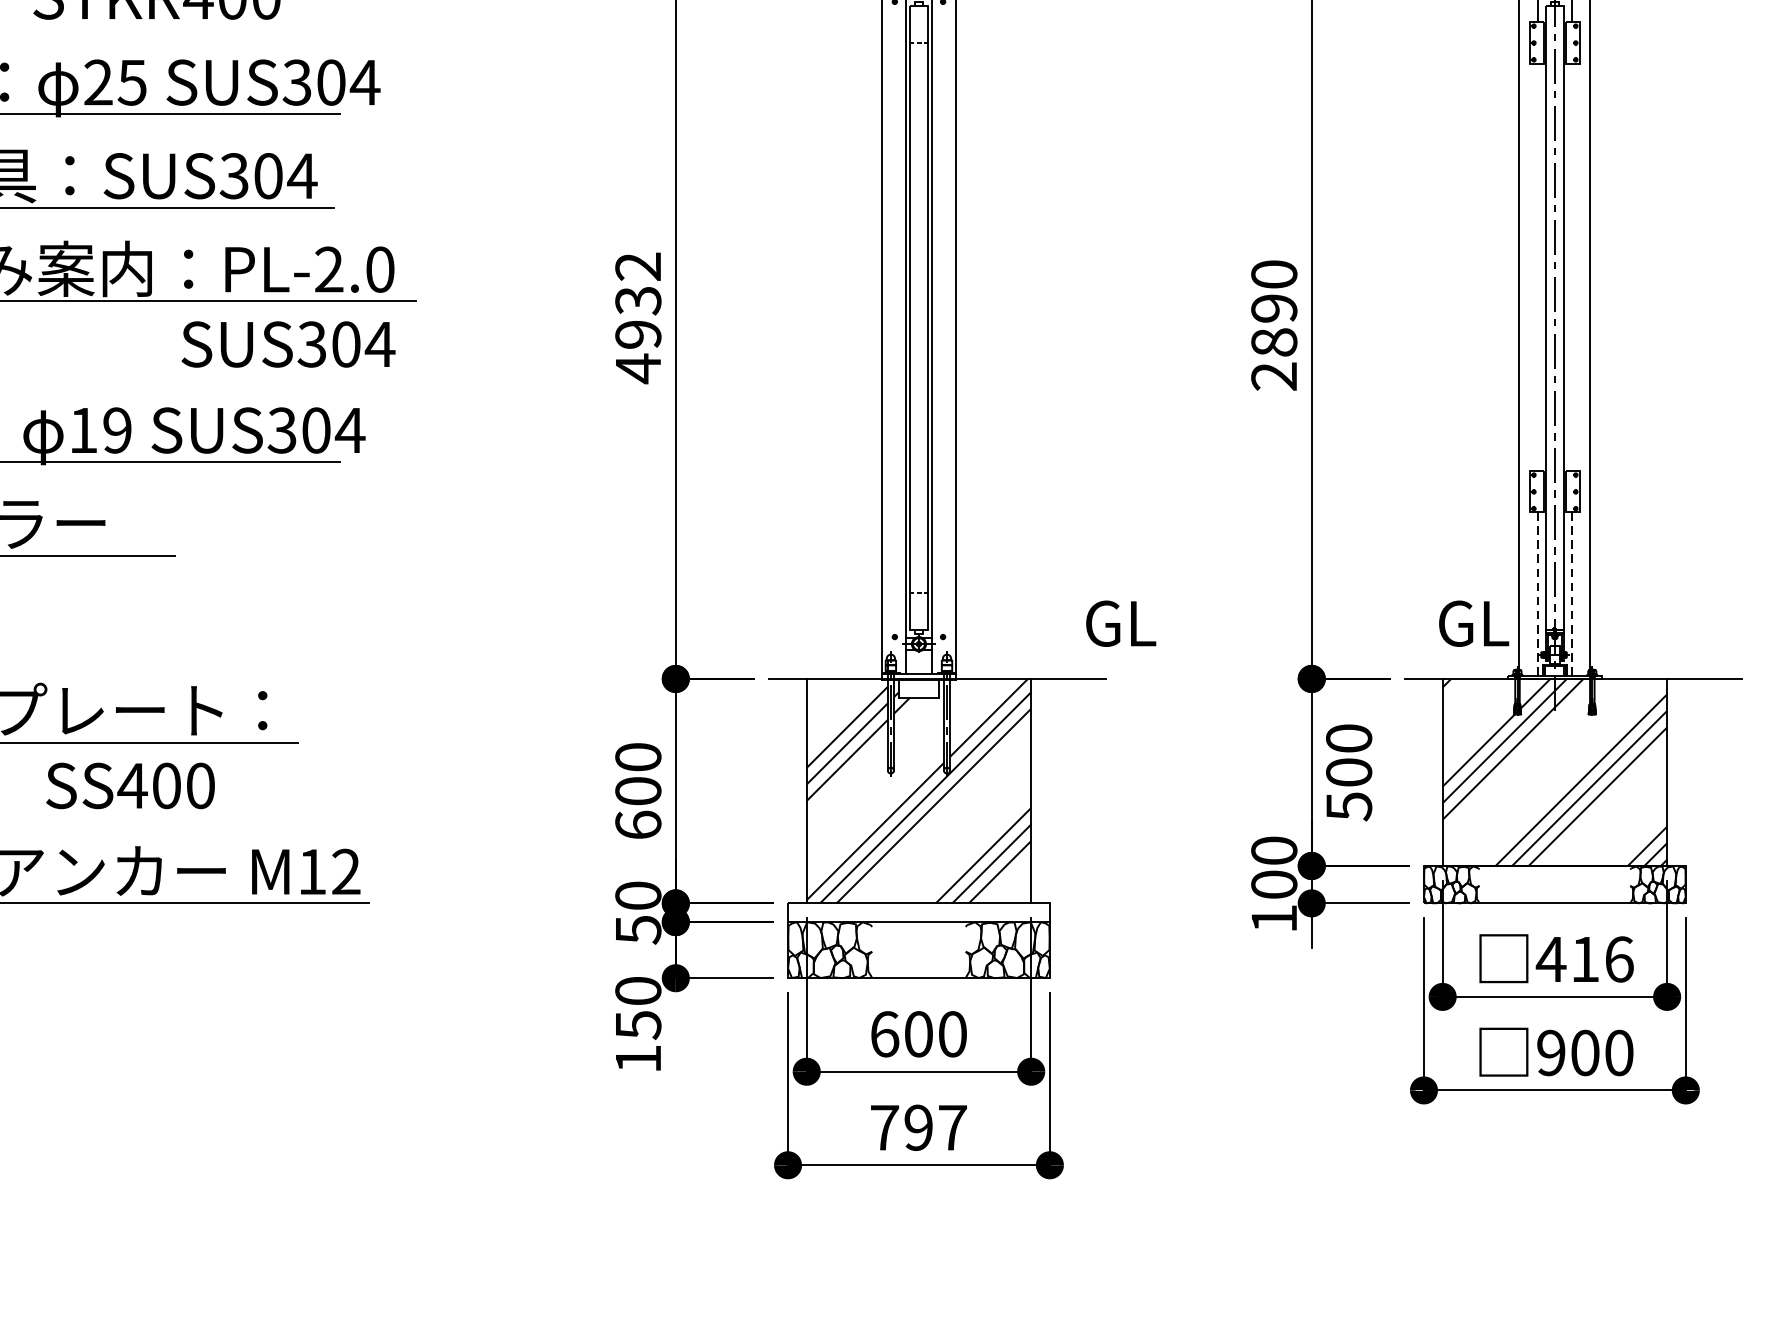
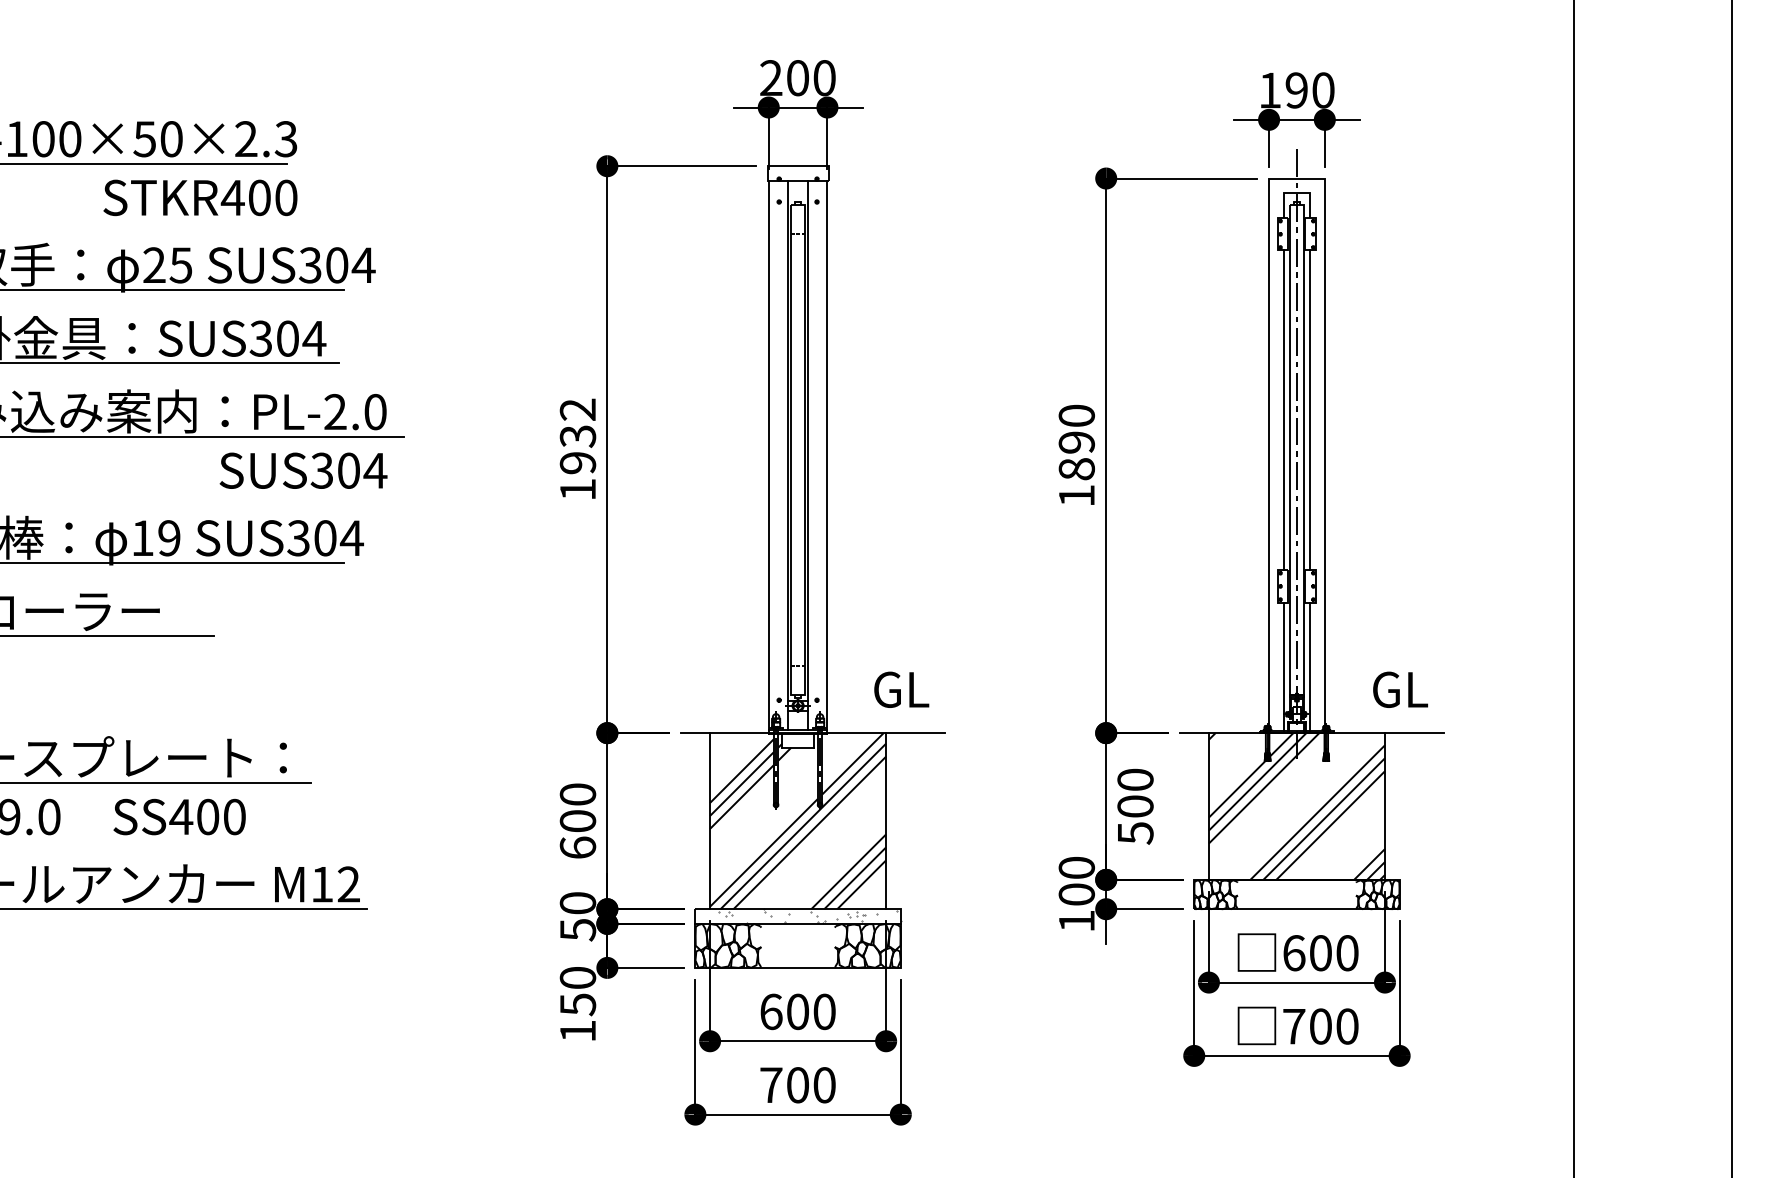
line: (1537, 267) -> (1283, 410), added
line: (1572, 267) -> (1310, 410), added
text: (637, 368) -> (577, 489), 4932 -> 1932
text: (1273, 376) -> (1076, 495), 2890 -> 1890
line: (1537, 593) -> (1283, 666), dashed -> solid
line: (1572, 593) -> (1310, 666), dashed -> solid
text: (1120, 623) -> (901, 689), moved
text: (1474, 623) -> (1400, 689), moved
hatch: (933, 911) -> (809, 915), added
text: (1584, 959) -> (1320, 953), 416 -> 600
text: (1551, 1052) -> (1294, 1026), 900 -> 700
text: (934, 1128) -> (810, 1085), 797 -> 700

